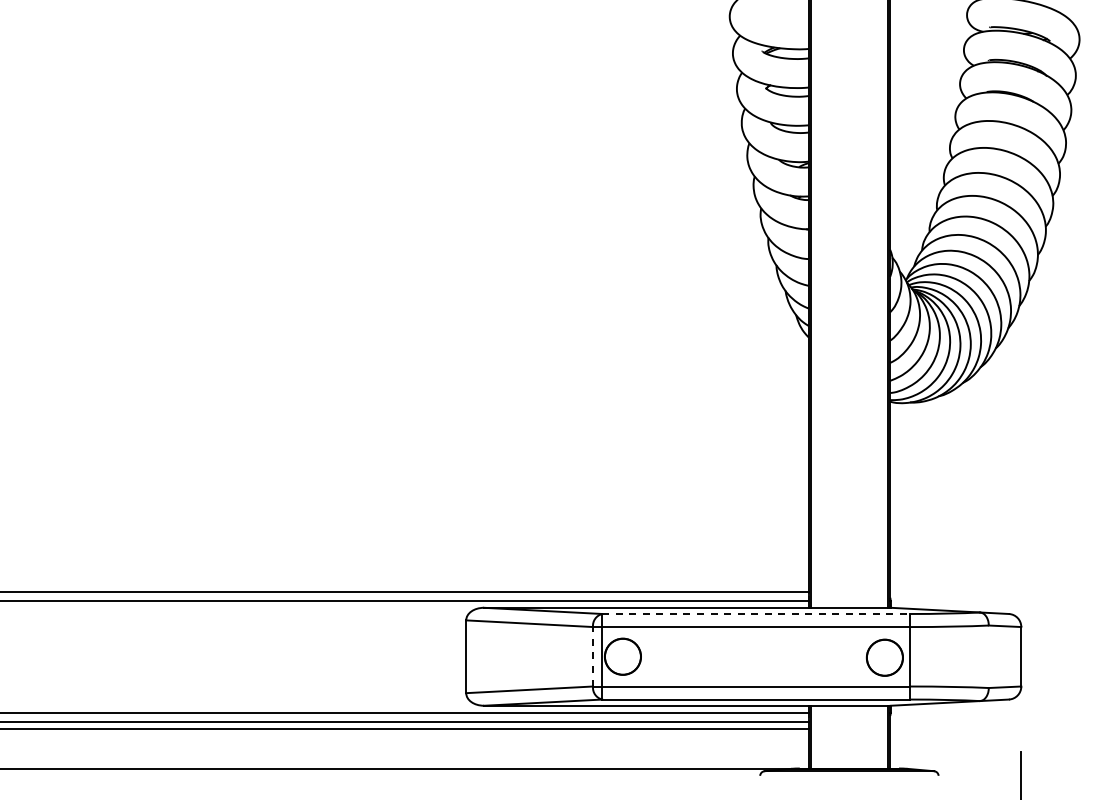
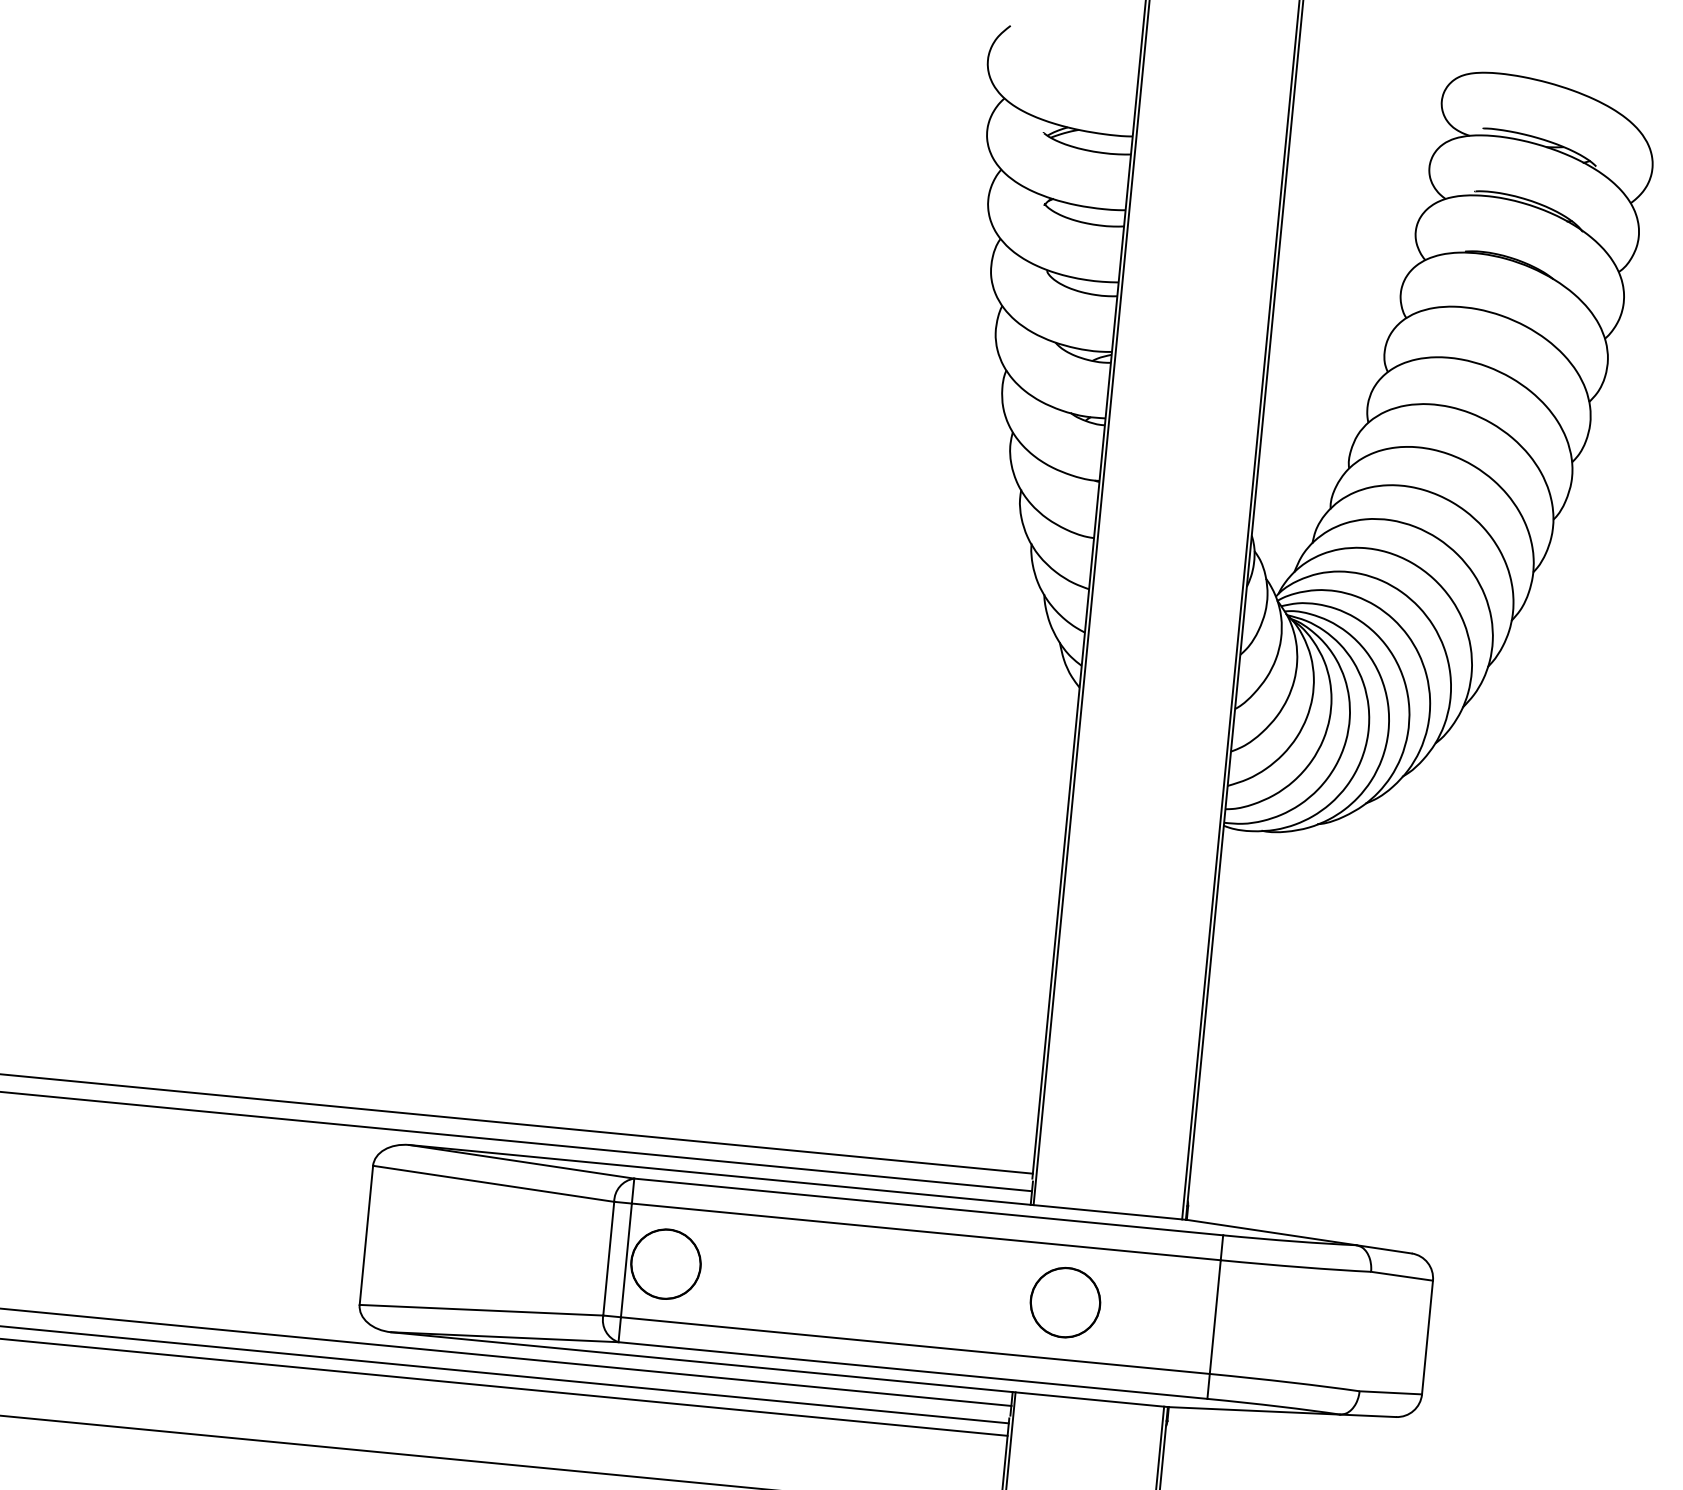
line: (756, 614) -> (929, 1207), dashed -> solid
line: (593, 656) -> (609, 1258), dashed -> solid
circle: (884, 657) -> (1064, 1302), moved

